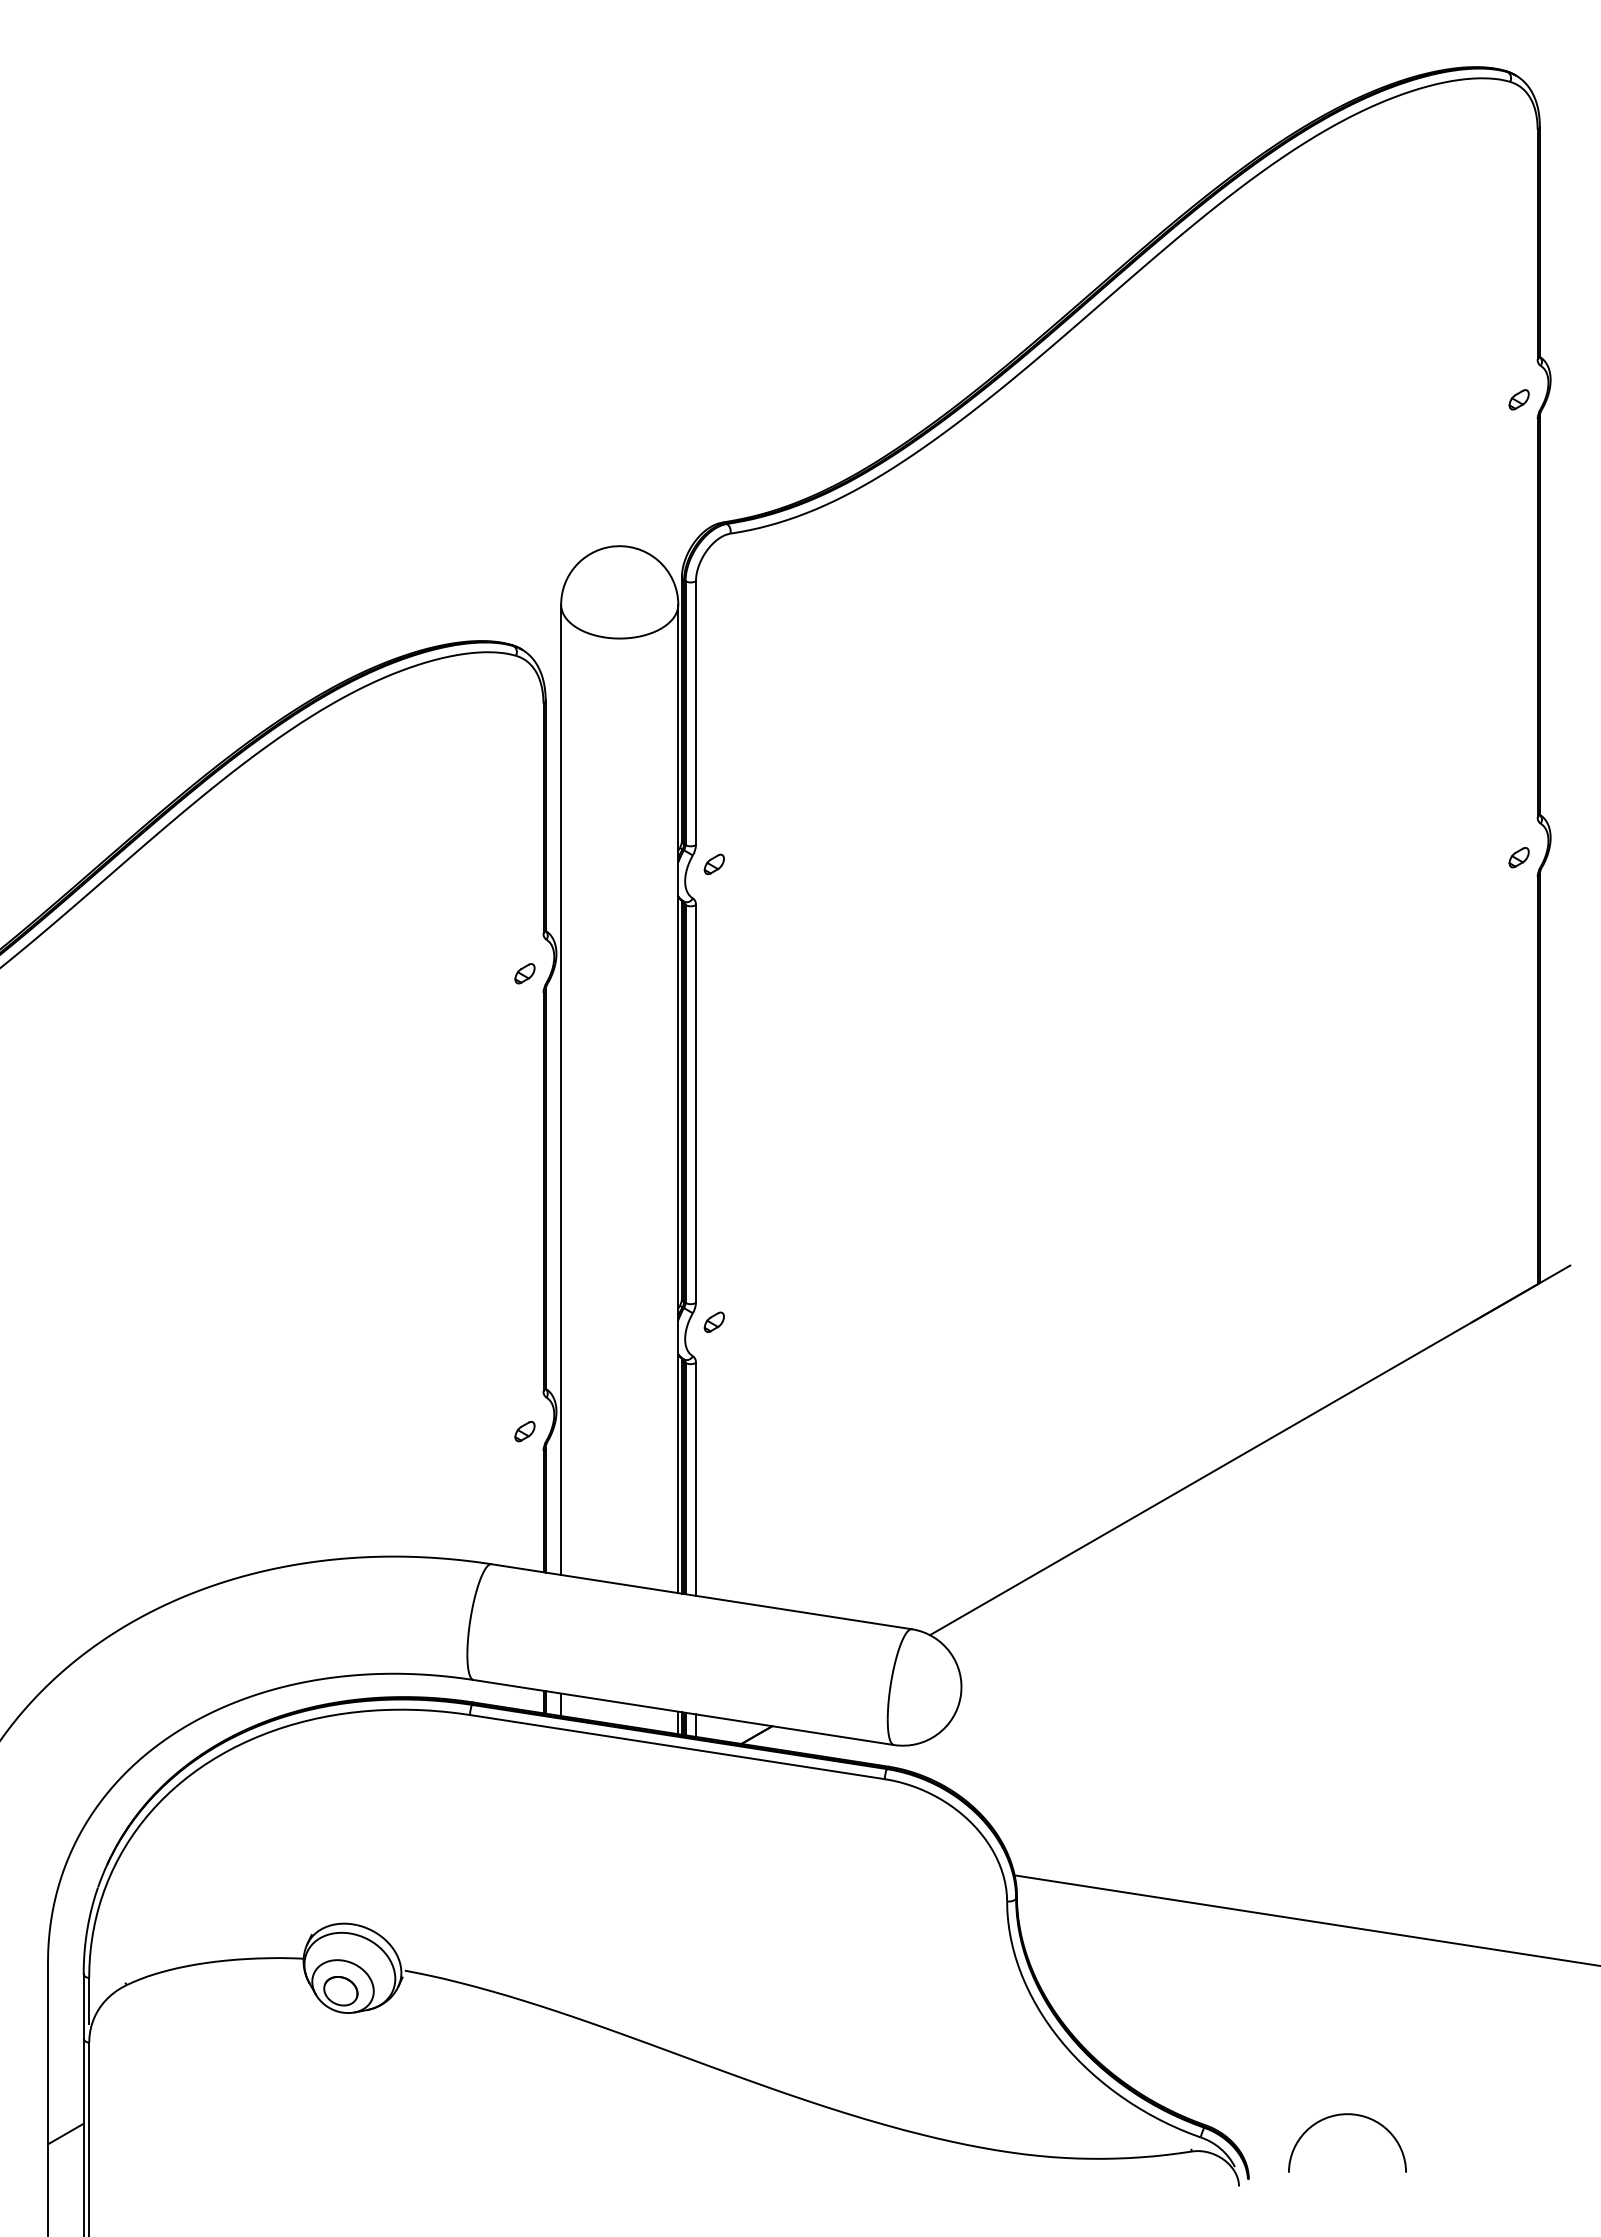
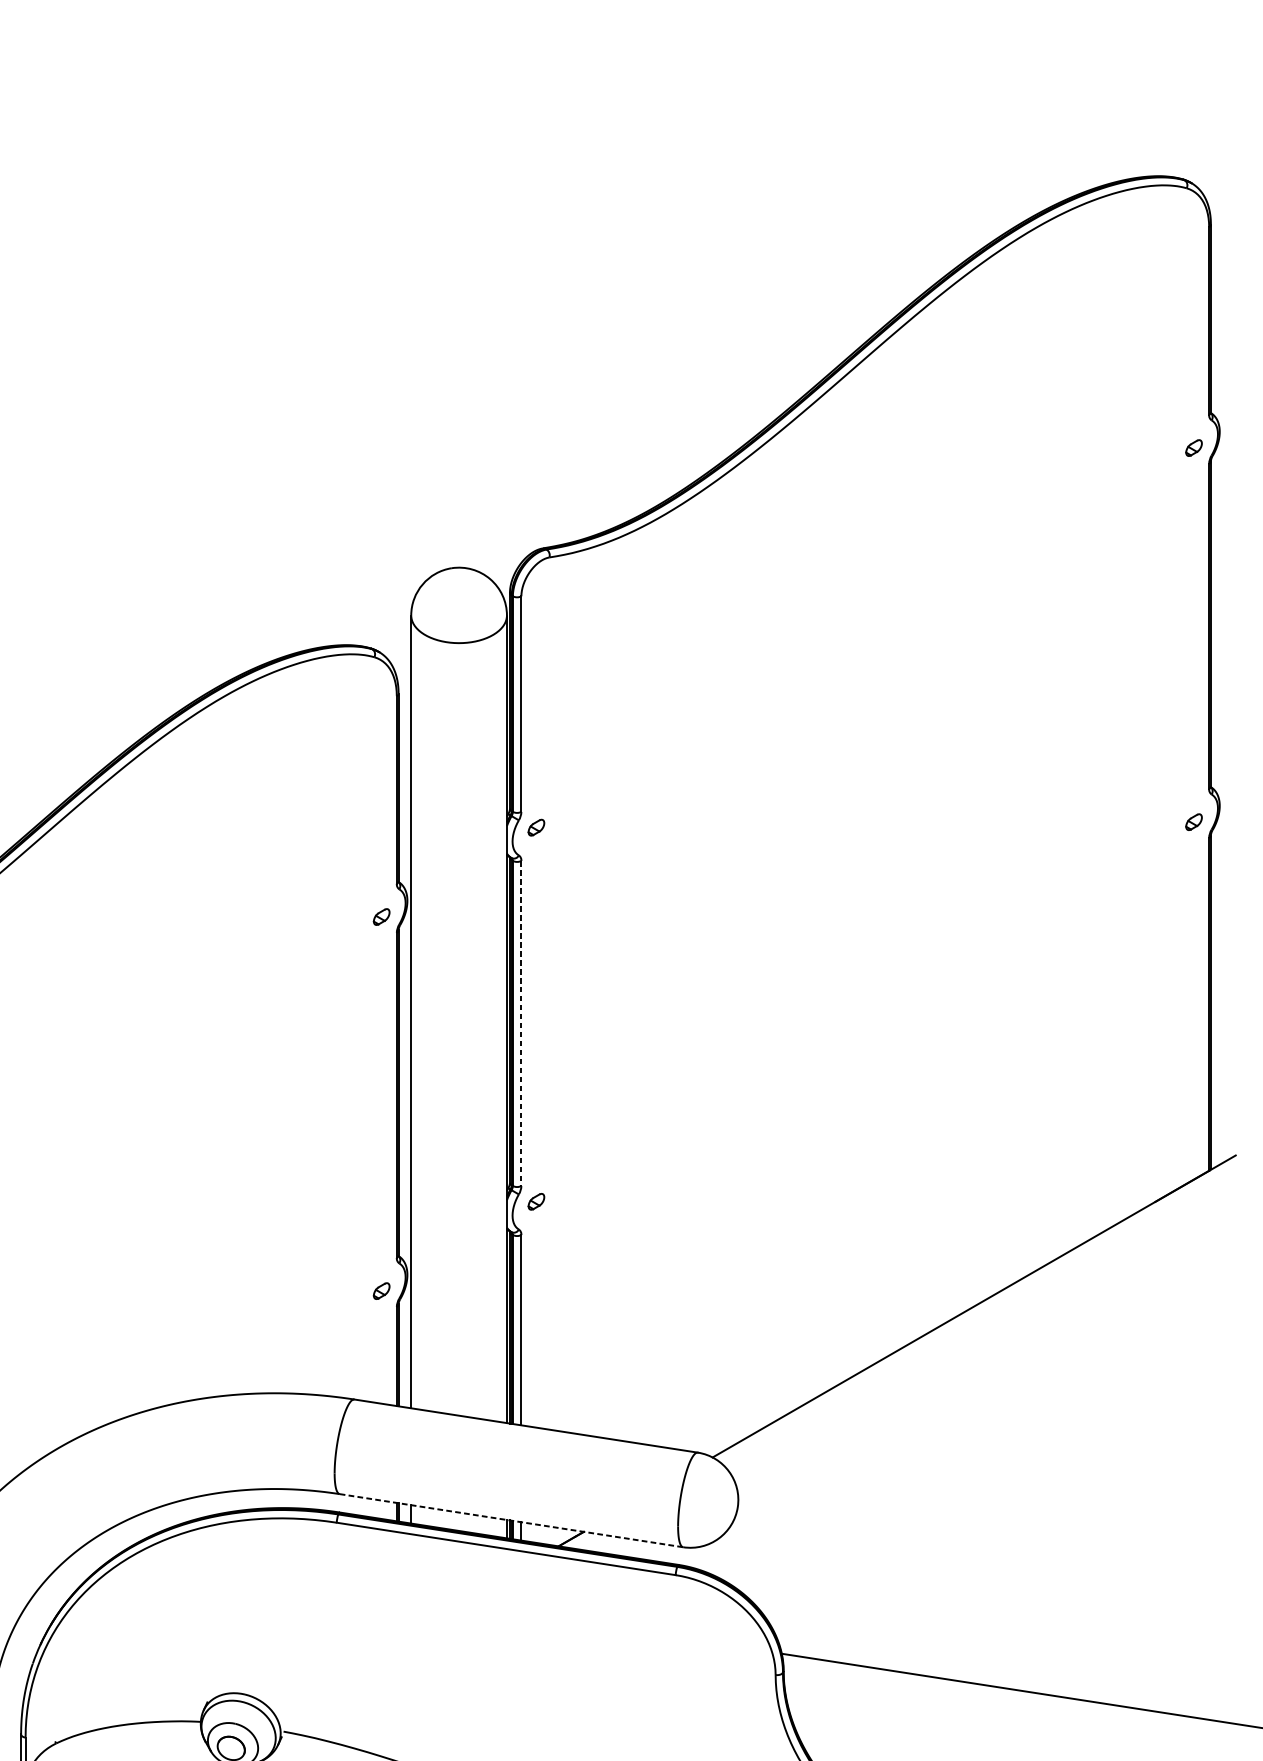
line: (695, 1104) -> (521, 1023), solid -> dashed
line: (683, 1712) -> (511, 1520), solid -> dashed

